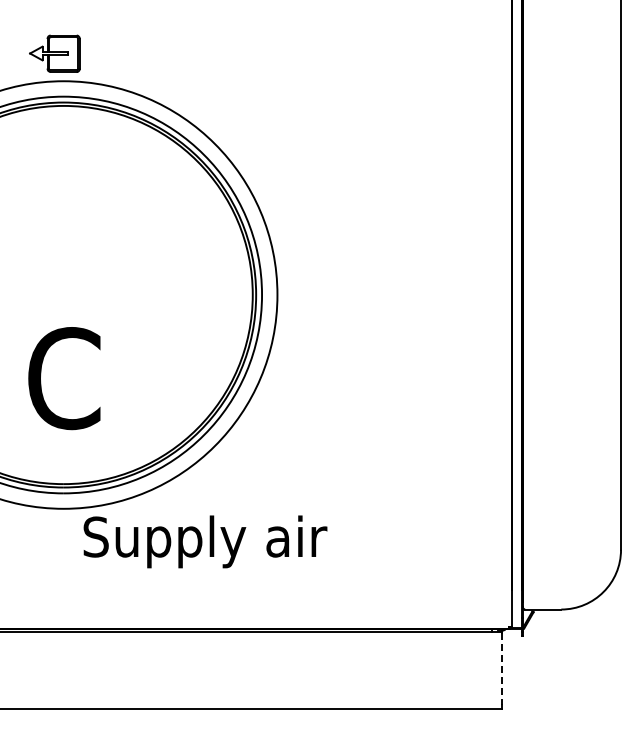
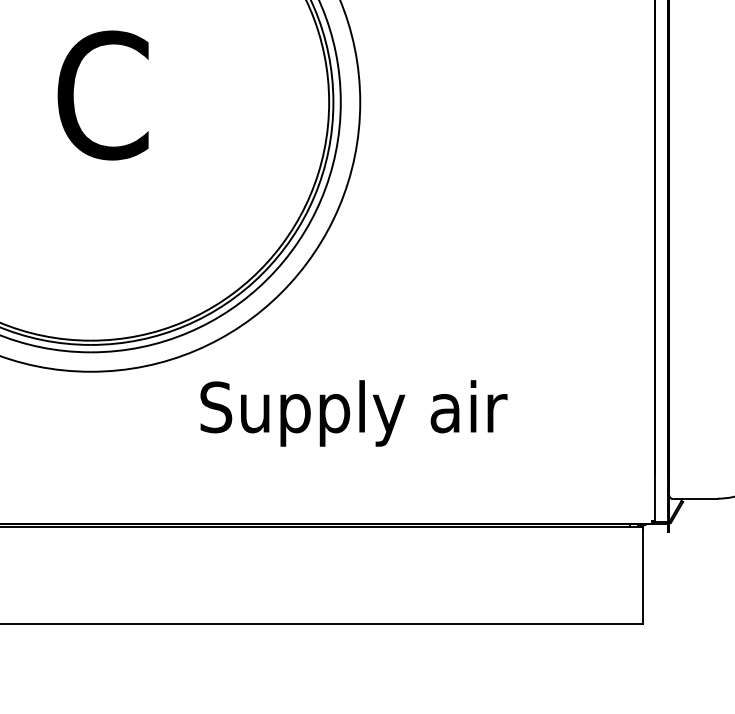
text: (64, 378) -> (103, 95), moved
text: (205, 541) -> (353, 412), moved
line: (501, 669) -> (642, 574), dashed -> solid

